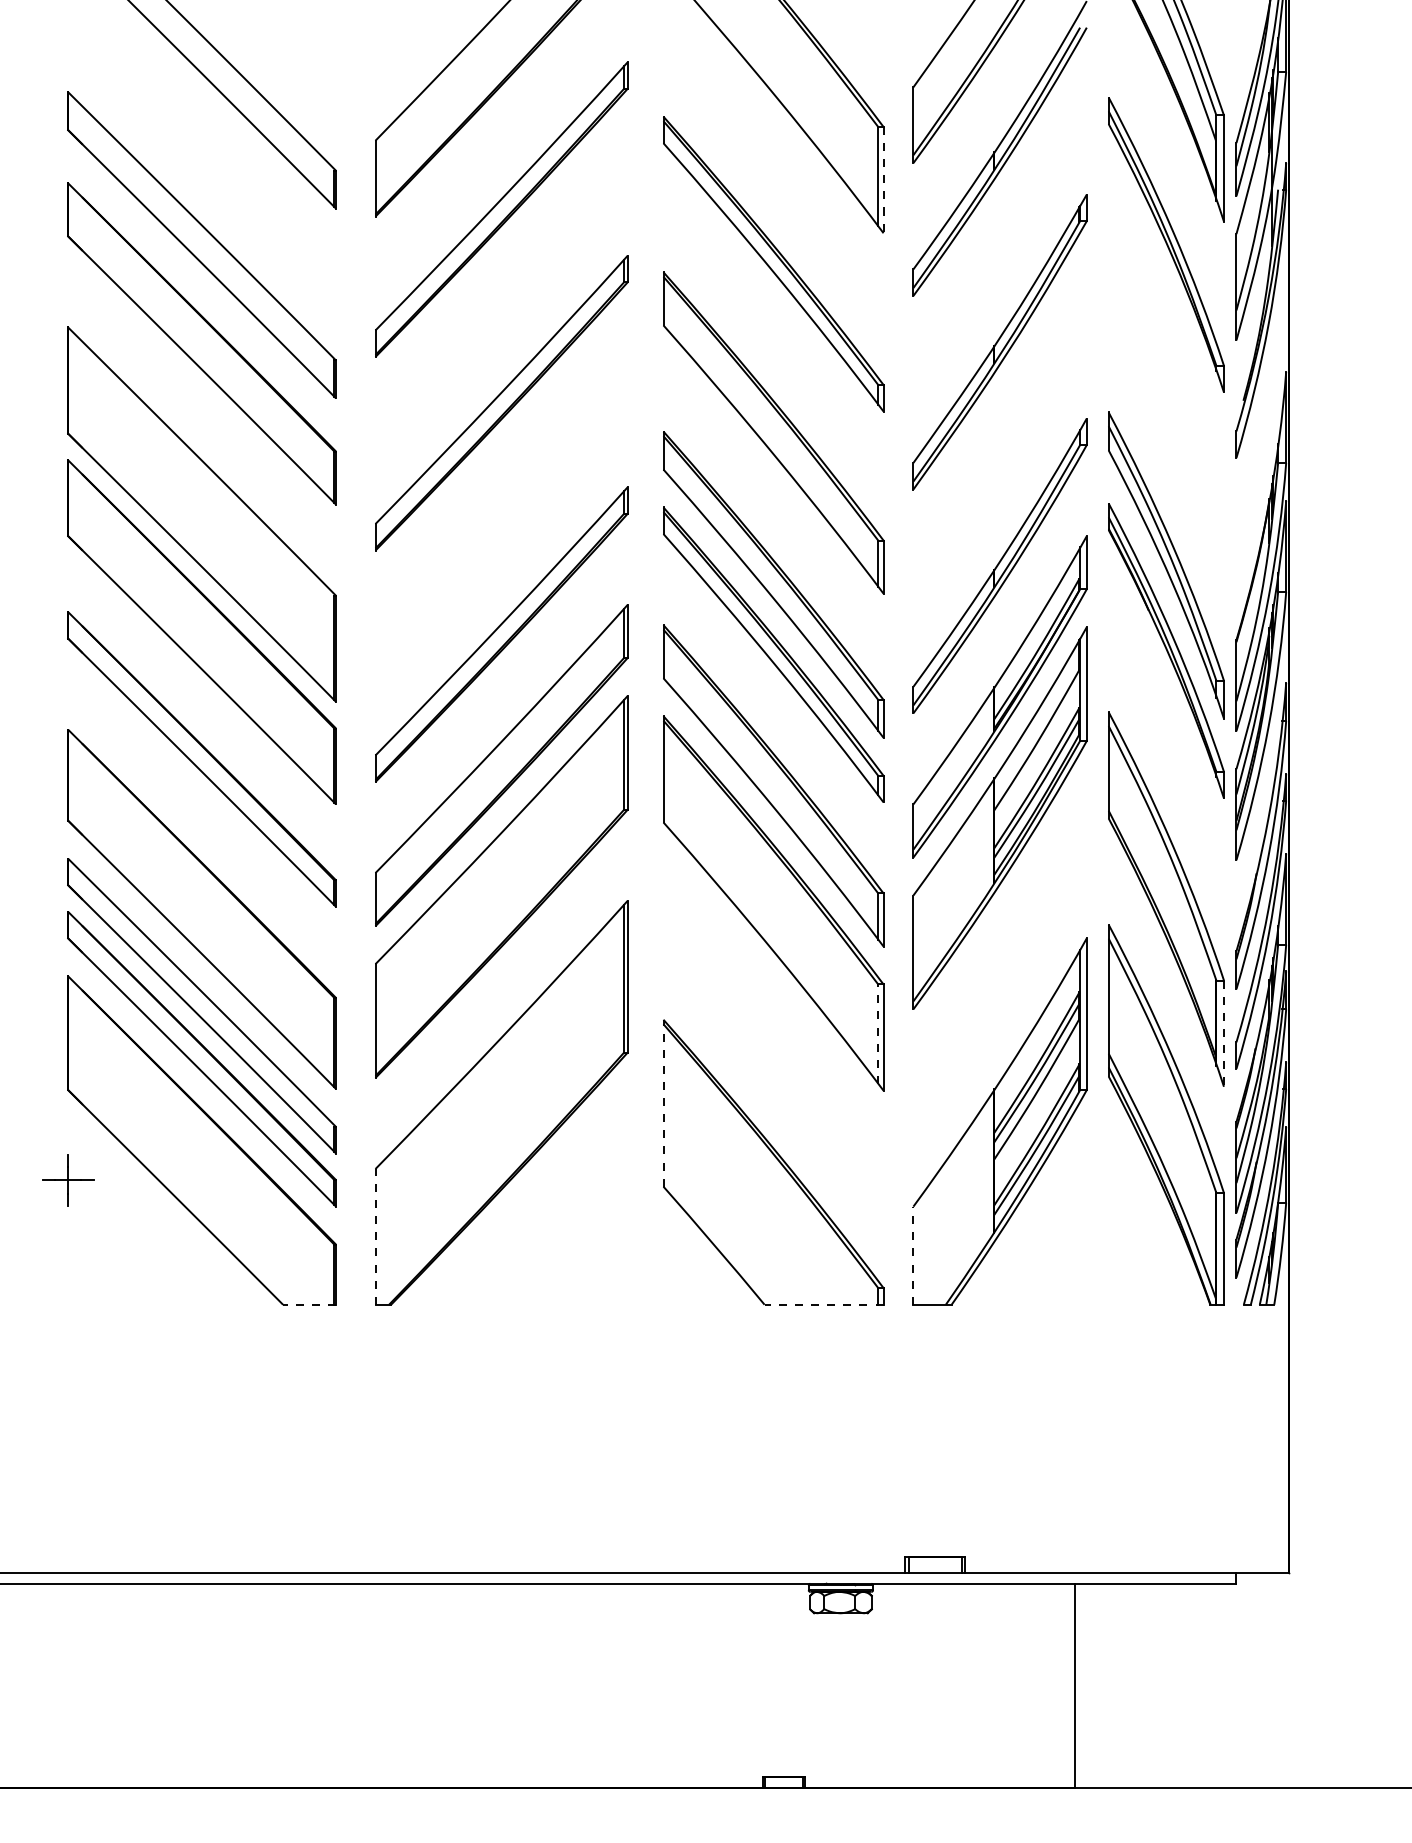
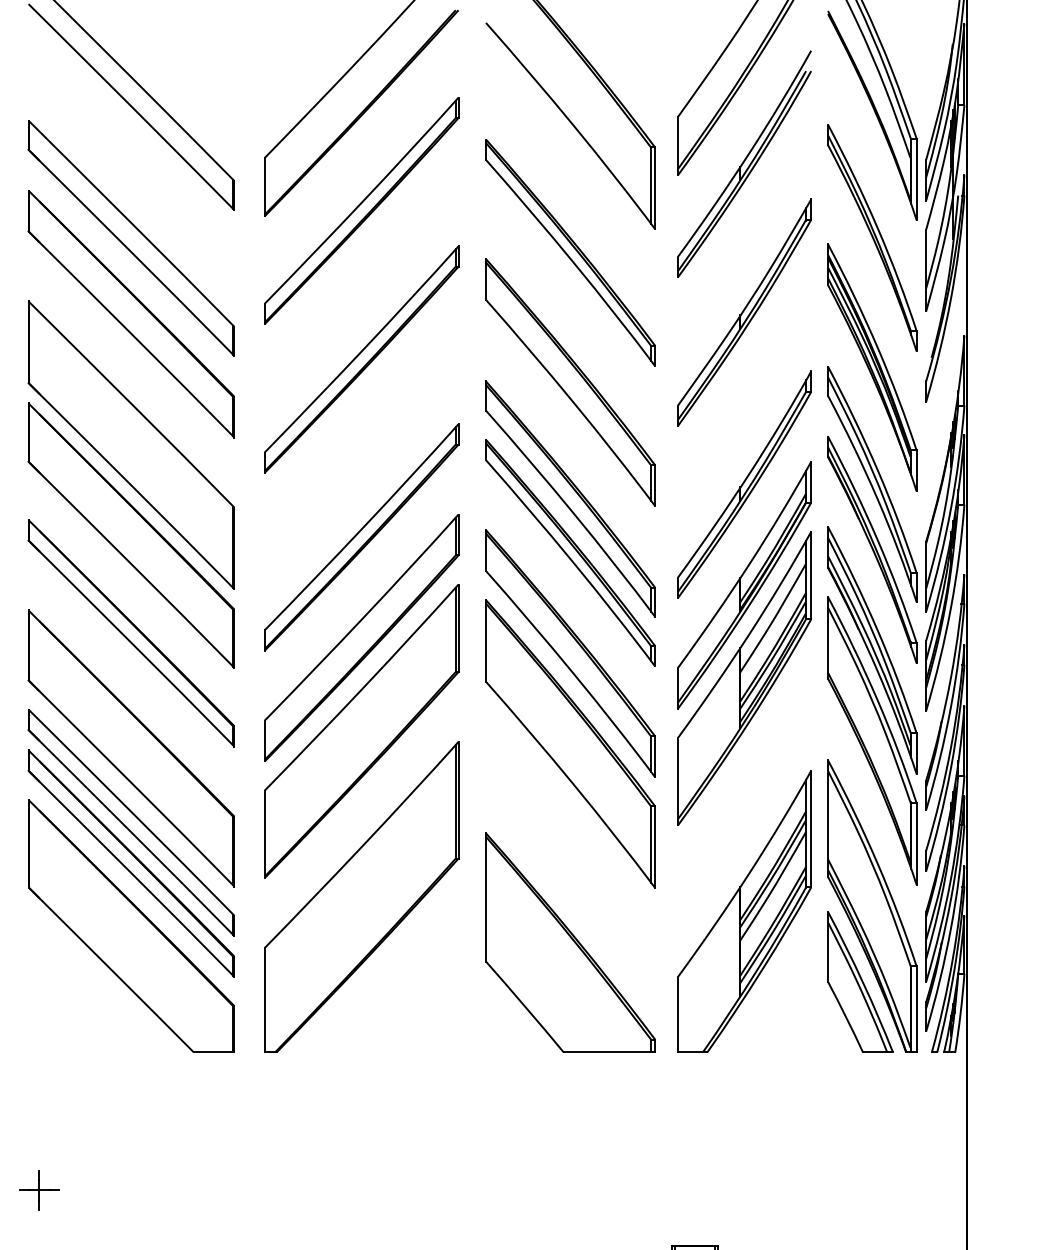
line: (883, 180) -> (655, 188), dashed -> solid
part: (1166, 413) -> (872, 367), added
part: (1166, 781) -> (872, 650), added
line: (878, 1034) -> (651, 844), dashed -> solid
line: (1223, 1034) -> (916, 844), dashed -> solid
line: (663, 1102) -> (486, 896), dashed -> solid
part: (68, 1180) -> (39, 1190), moved
part: (1150, 1213) -> (860, 982), added
line: (375, 1236) -> (264, 999), dashed -> solid
line: (913, 1255) -> (678, 1014), dashed -> solid
line: (309, 1304) -> (214, 1052), dashed -> solid
line: (823, 1304) -> (608, 1052), dashed -> solid

